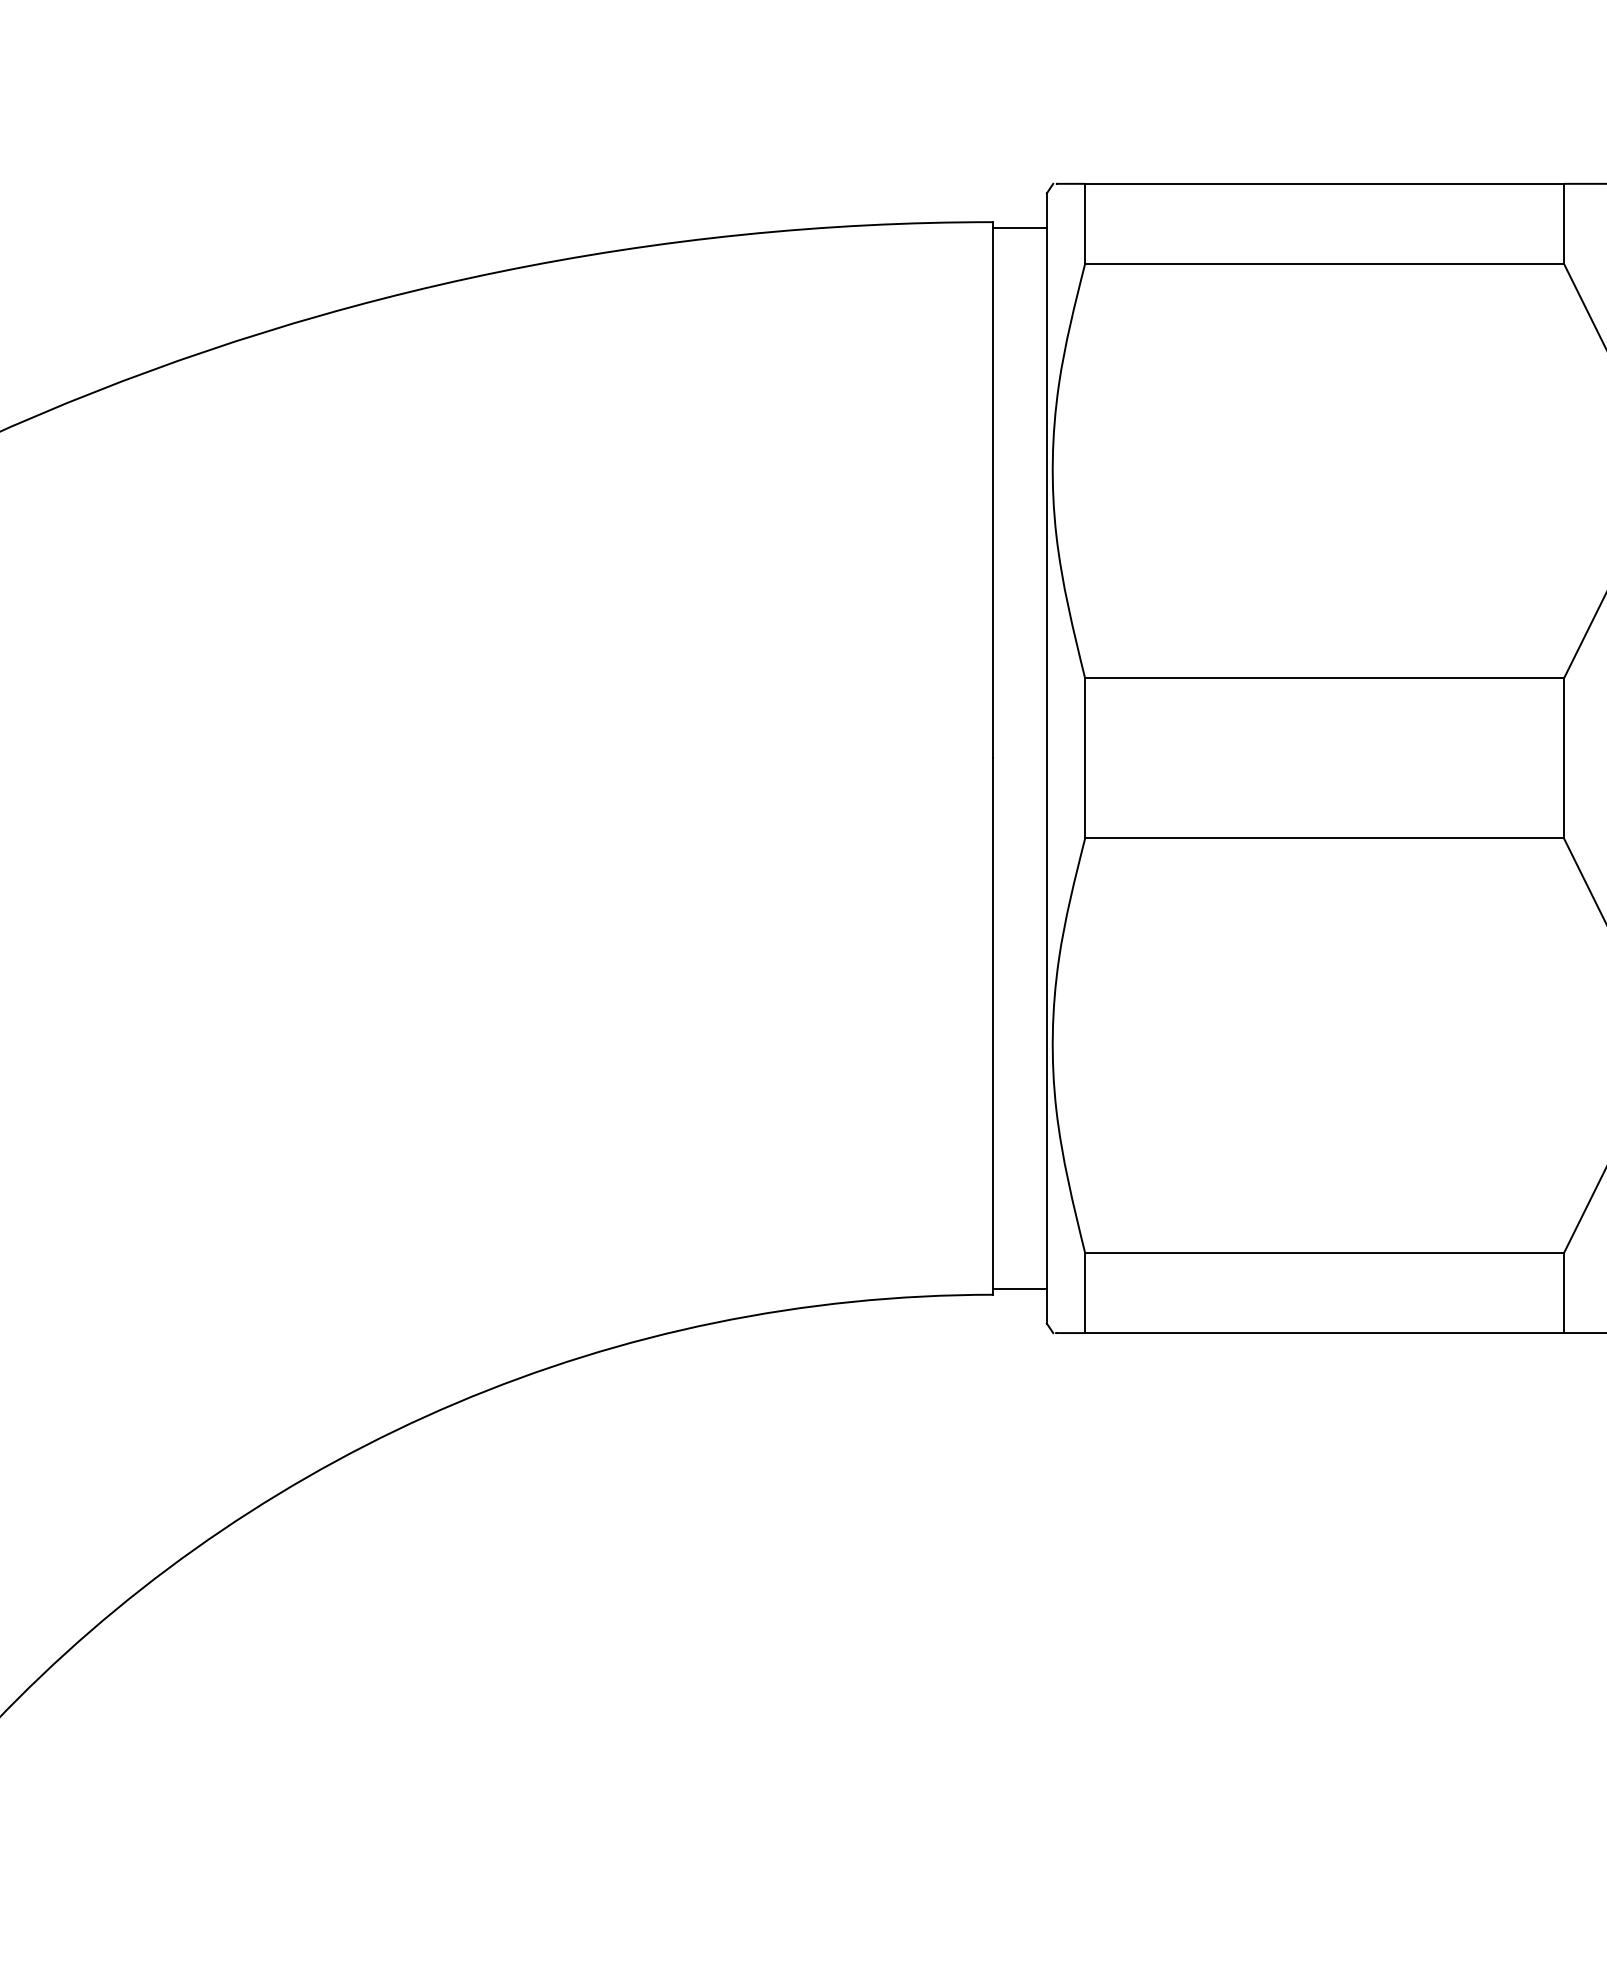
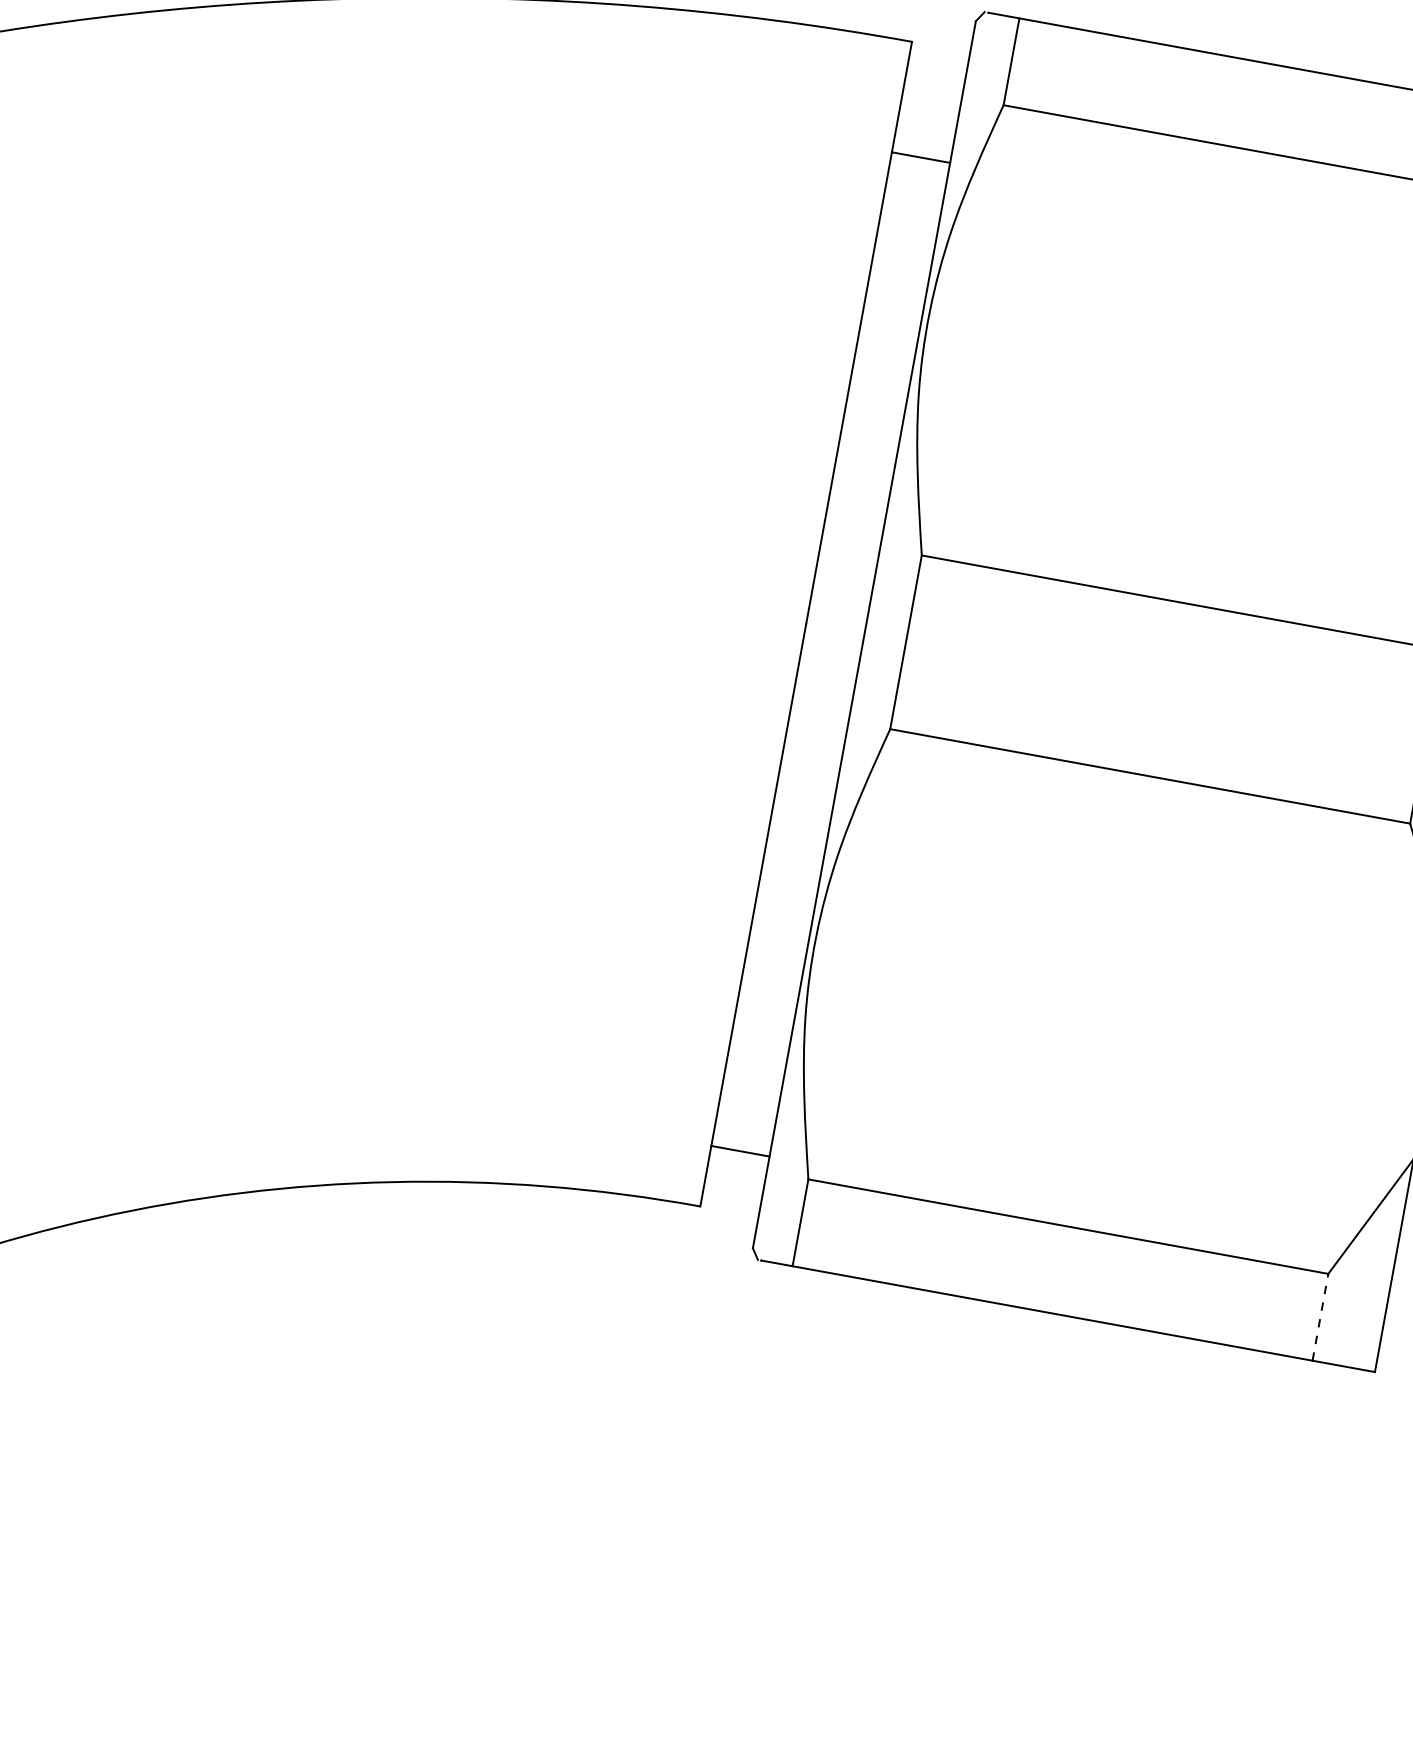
line: (1019, 227) -> (920, 157), moved
line: (1019, 1289) -> (739, 1151), moved
line: (1564, 1293) -> (1320, 1317), solid -> dashed

